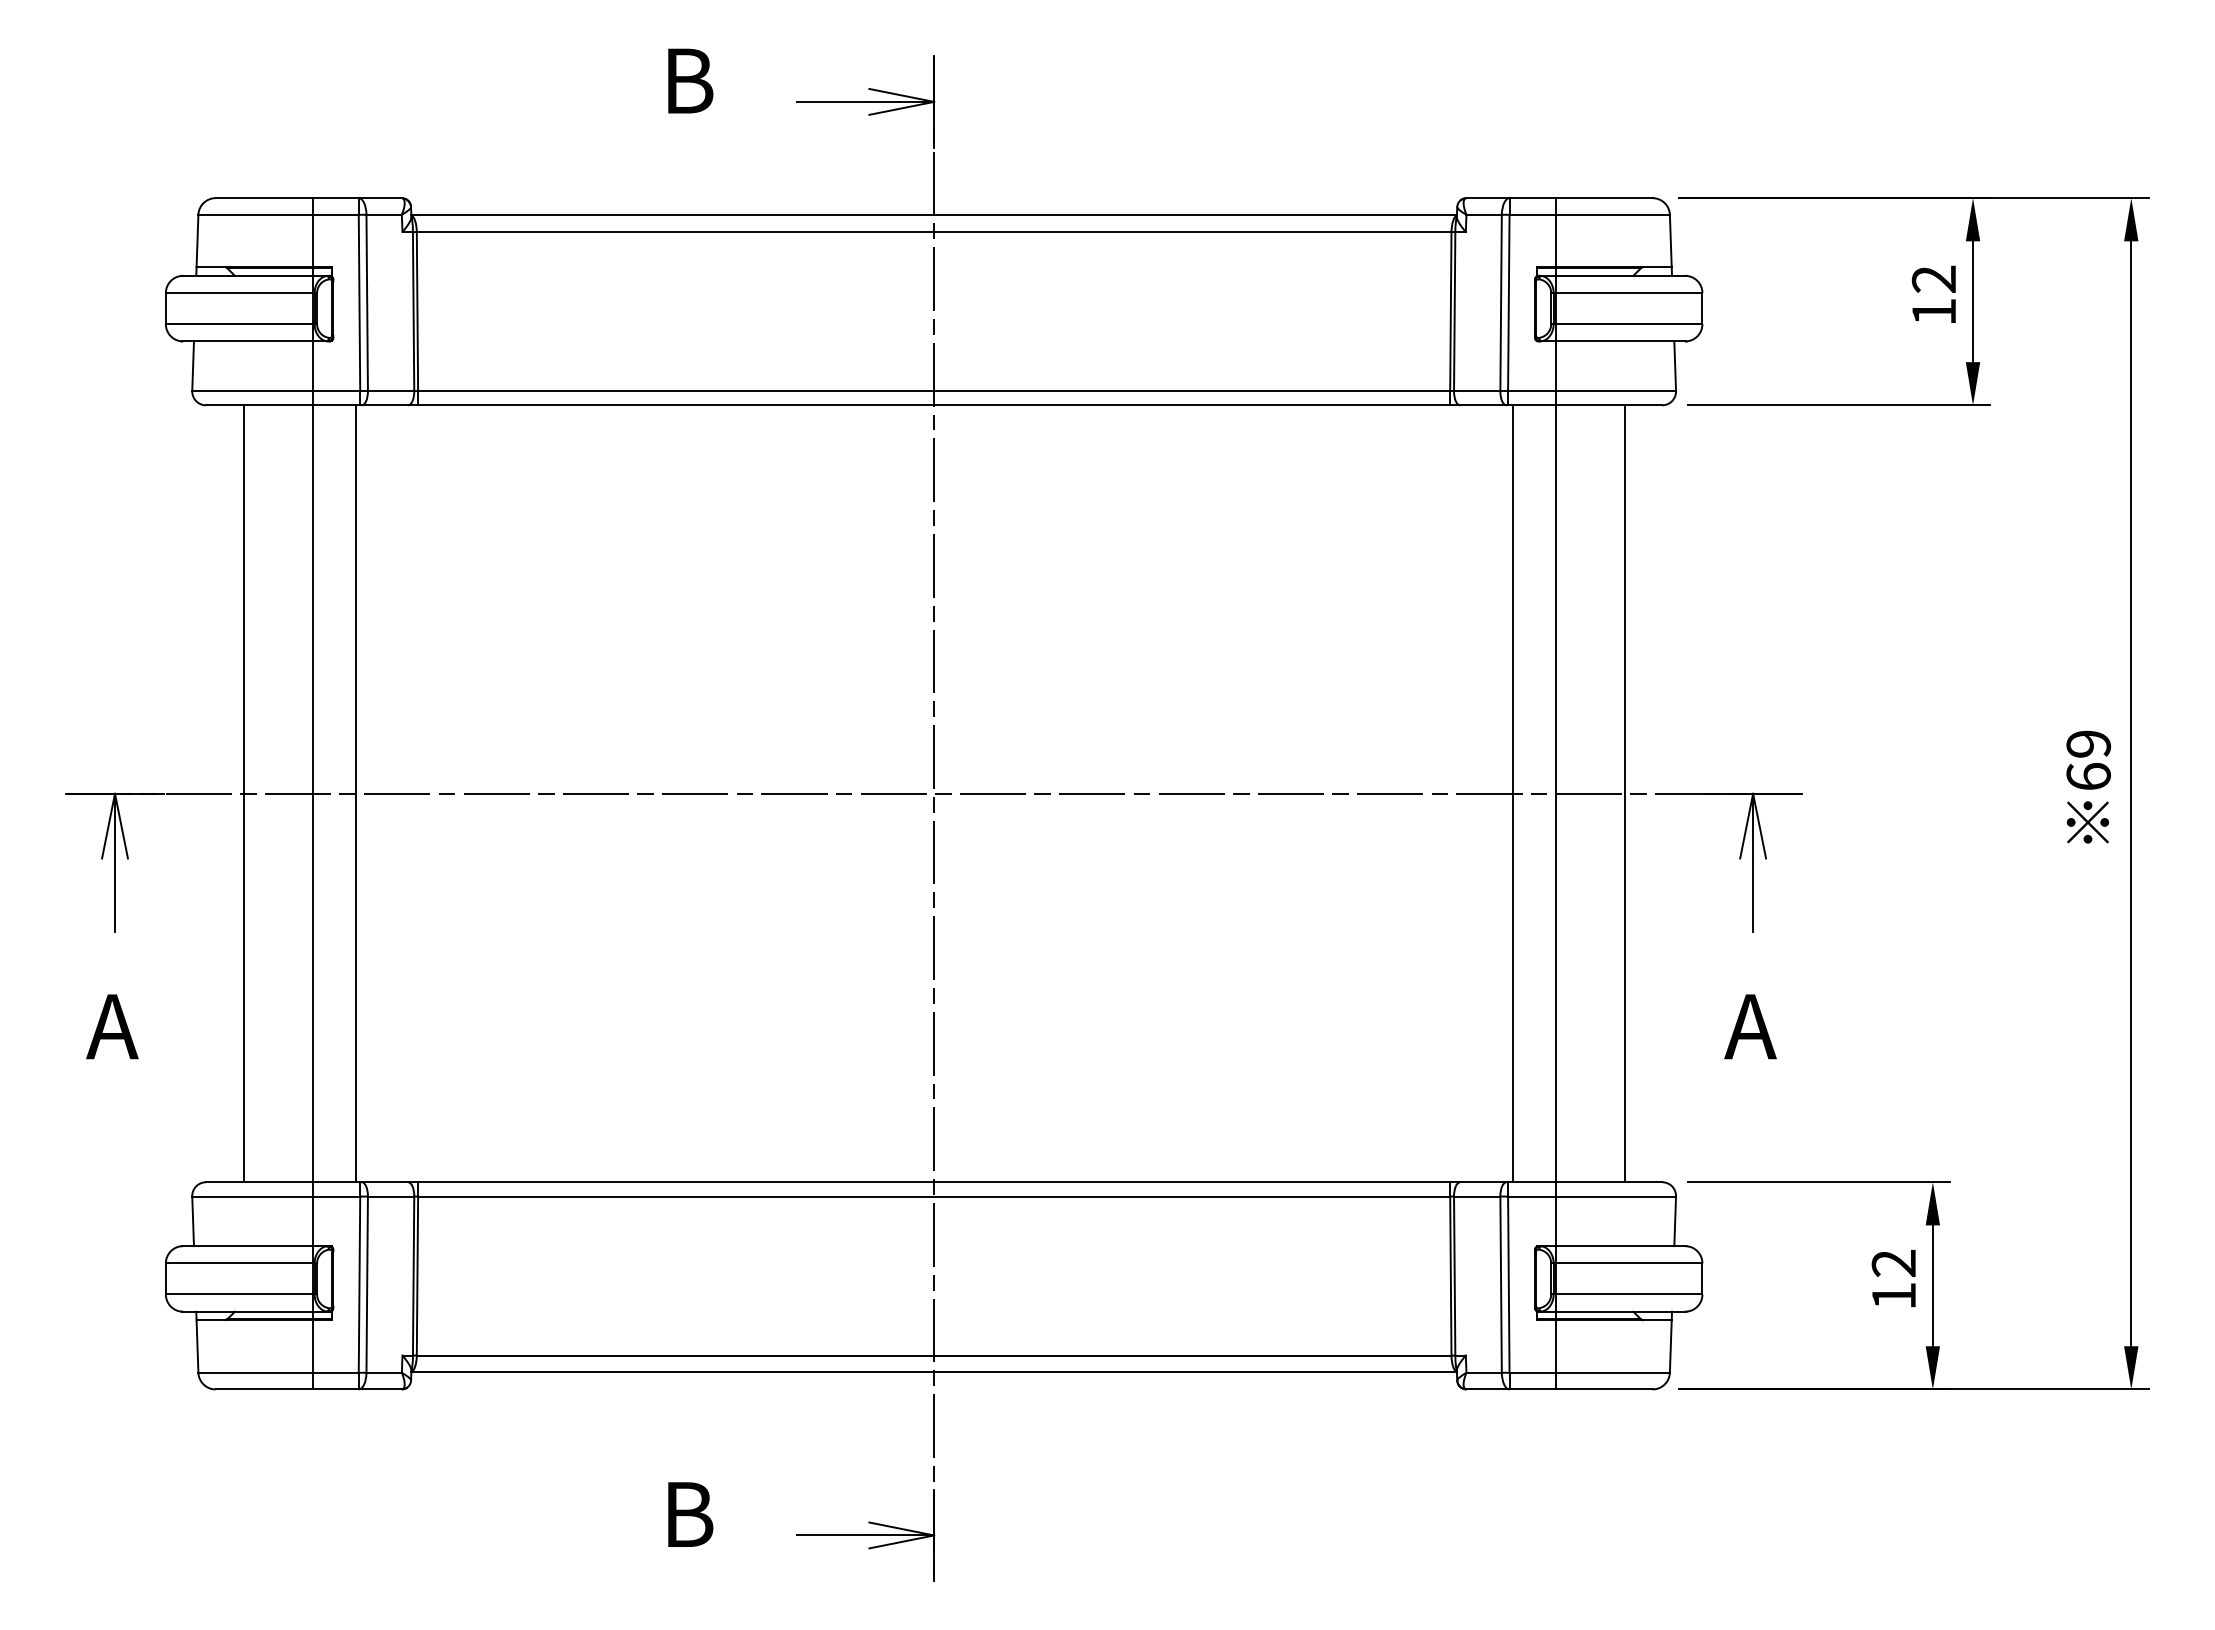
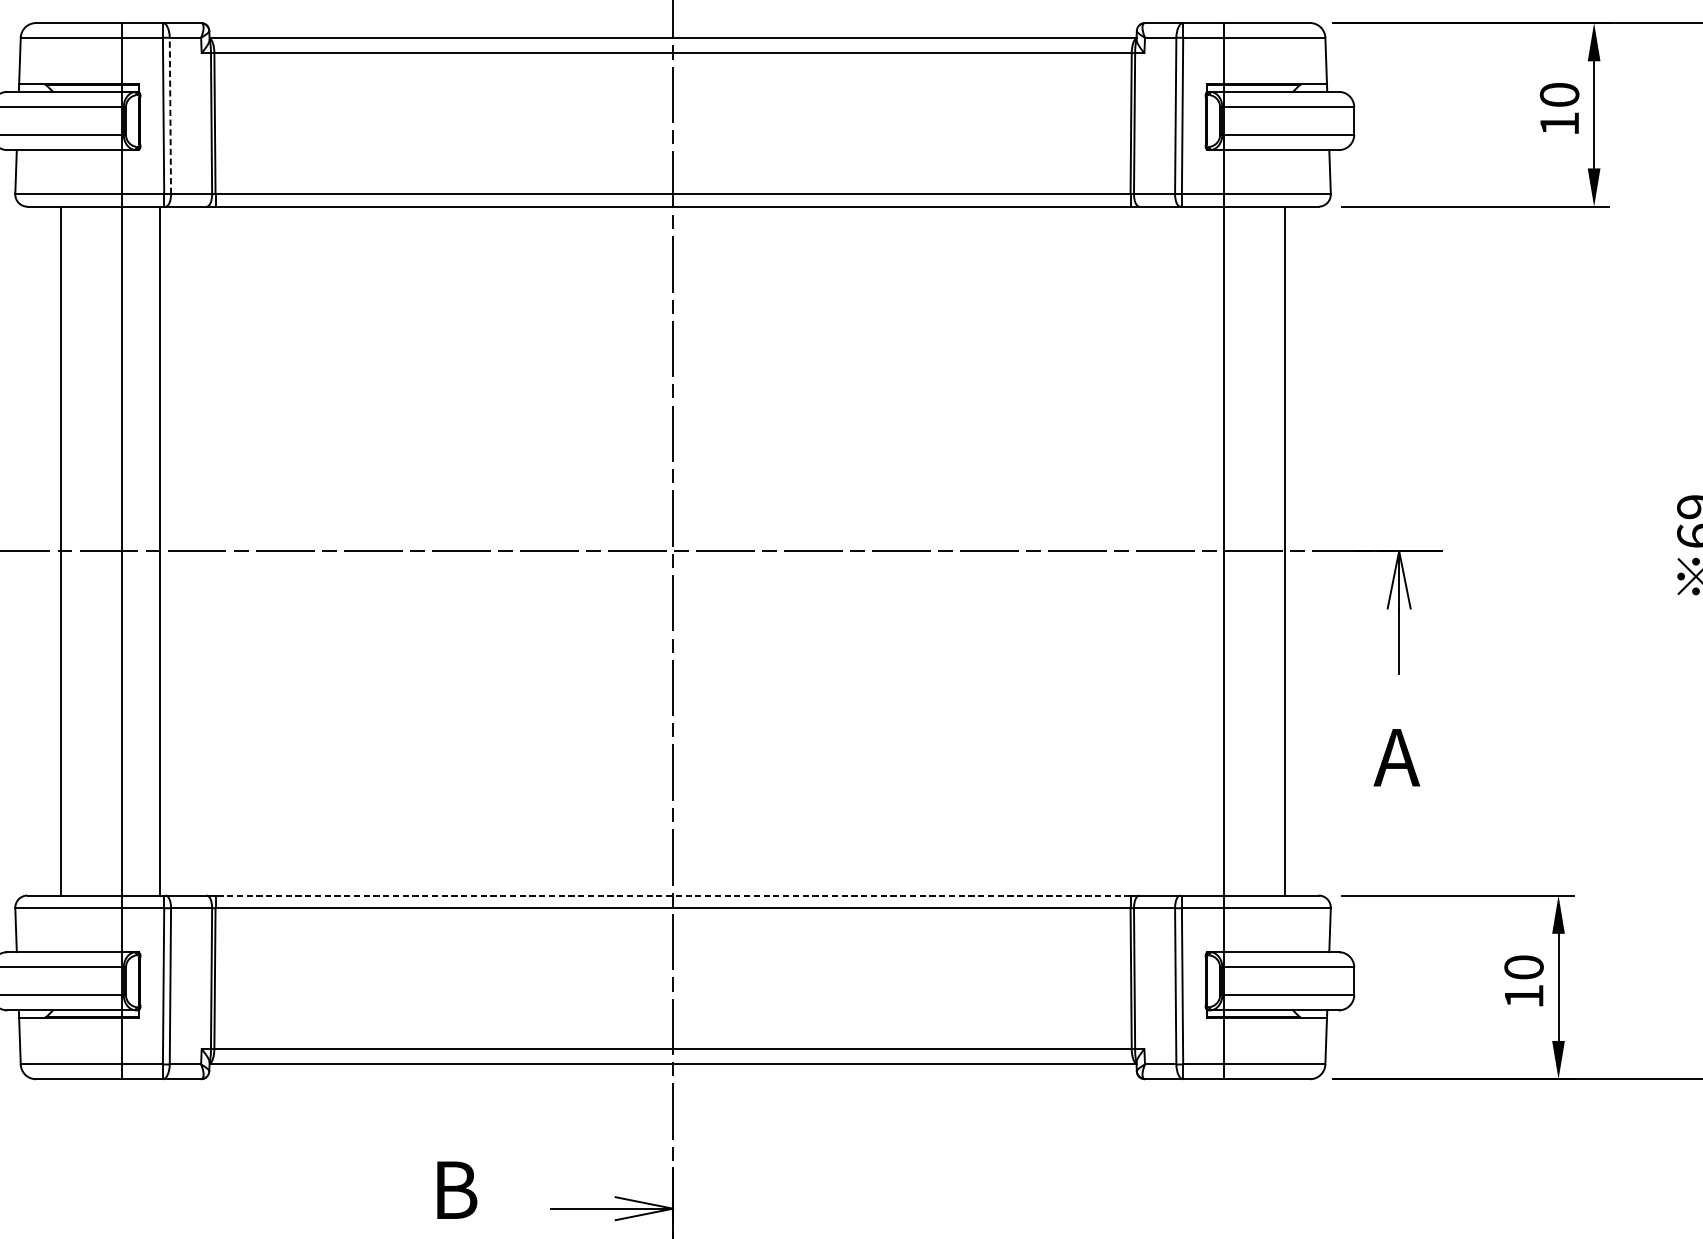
text: (1933, 278) -> (1559, 94), 12 -> 10
line: (367, 302) -> (170, 115), solid -> dashed
line: (1512, 793) -> (1185, 550), removed
line: (933, 1182) -> (672, 895), solid -> dashed
text: (1893, 1262) -> (1523, 966), 12 -> 10

